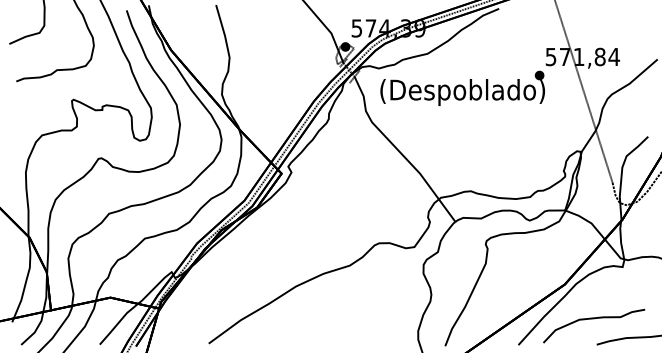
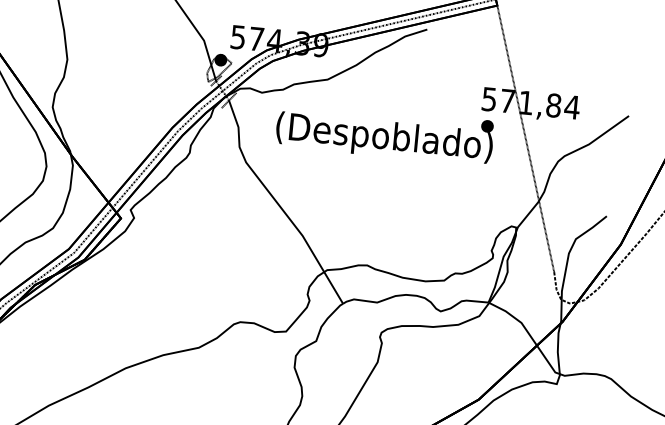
text: (462, 87) -> (384, 132), moved

